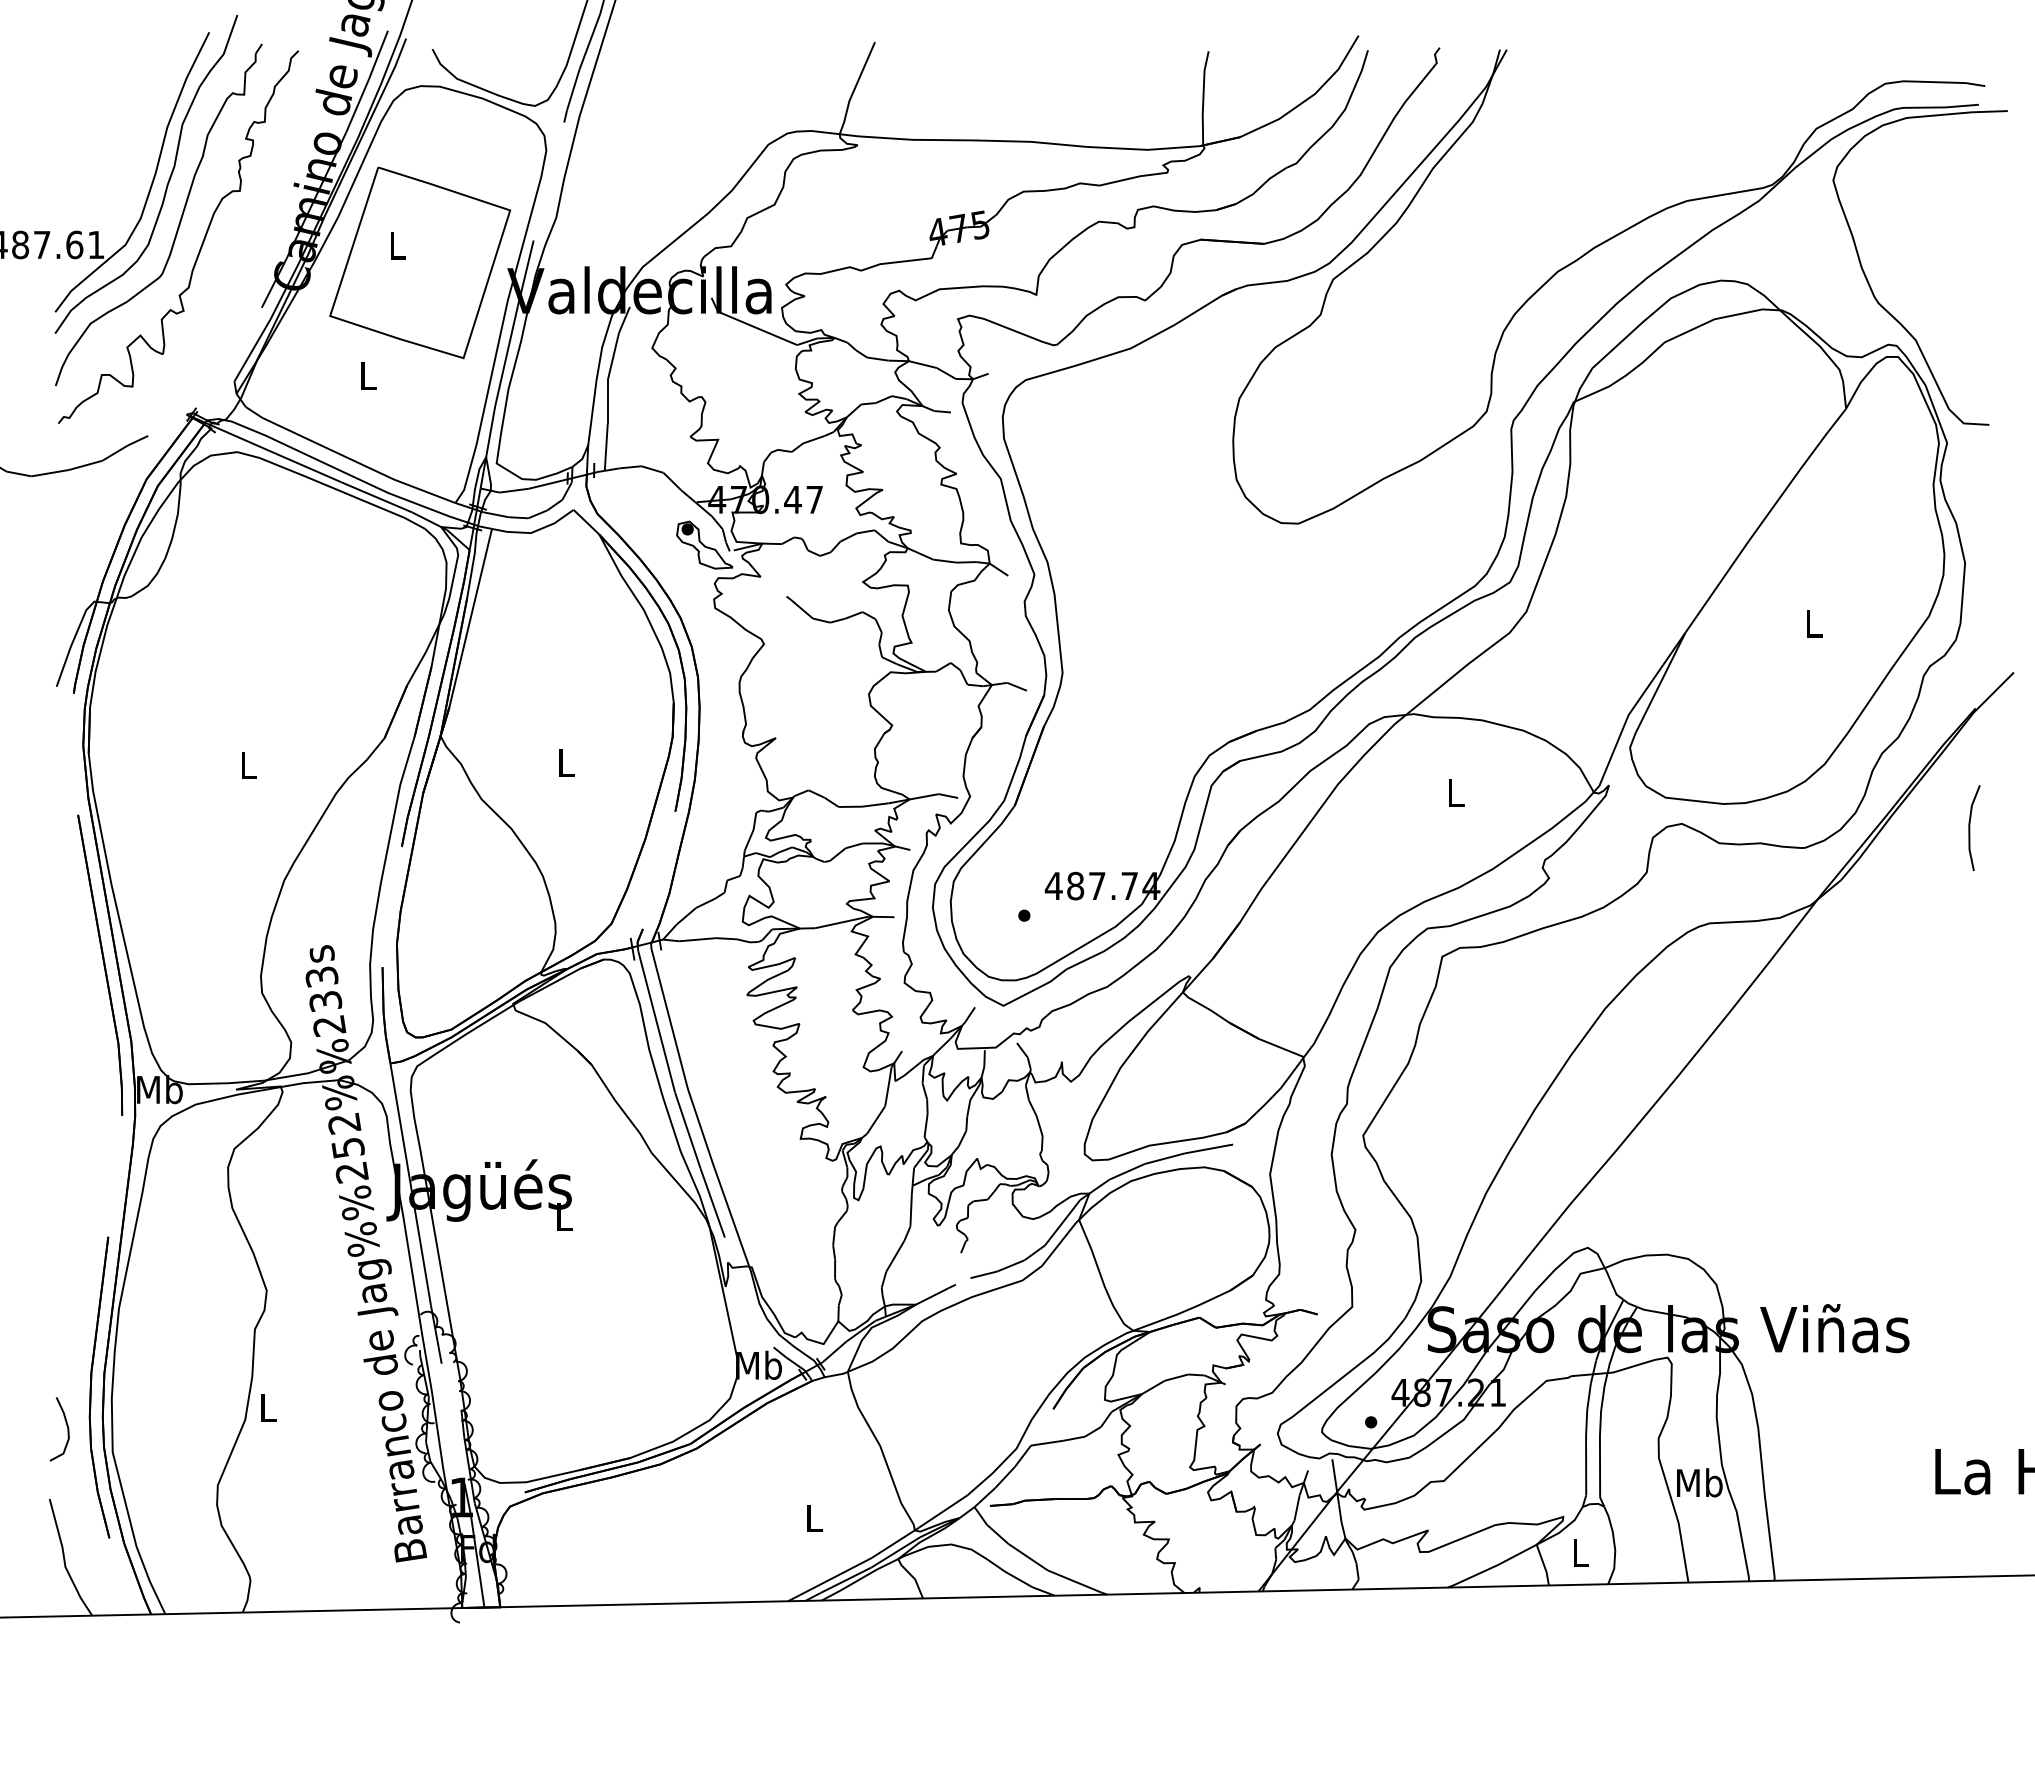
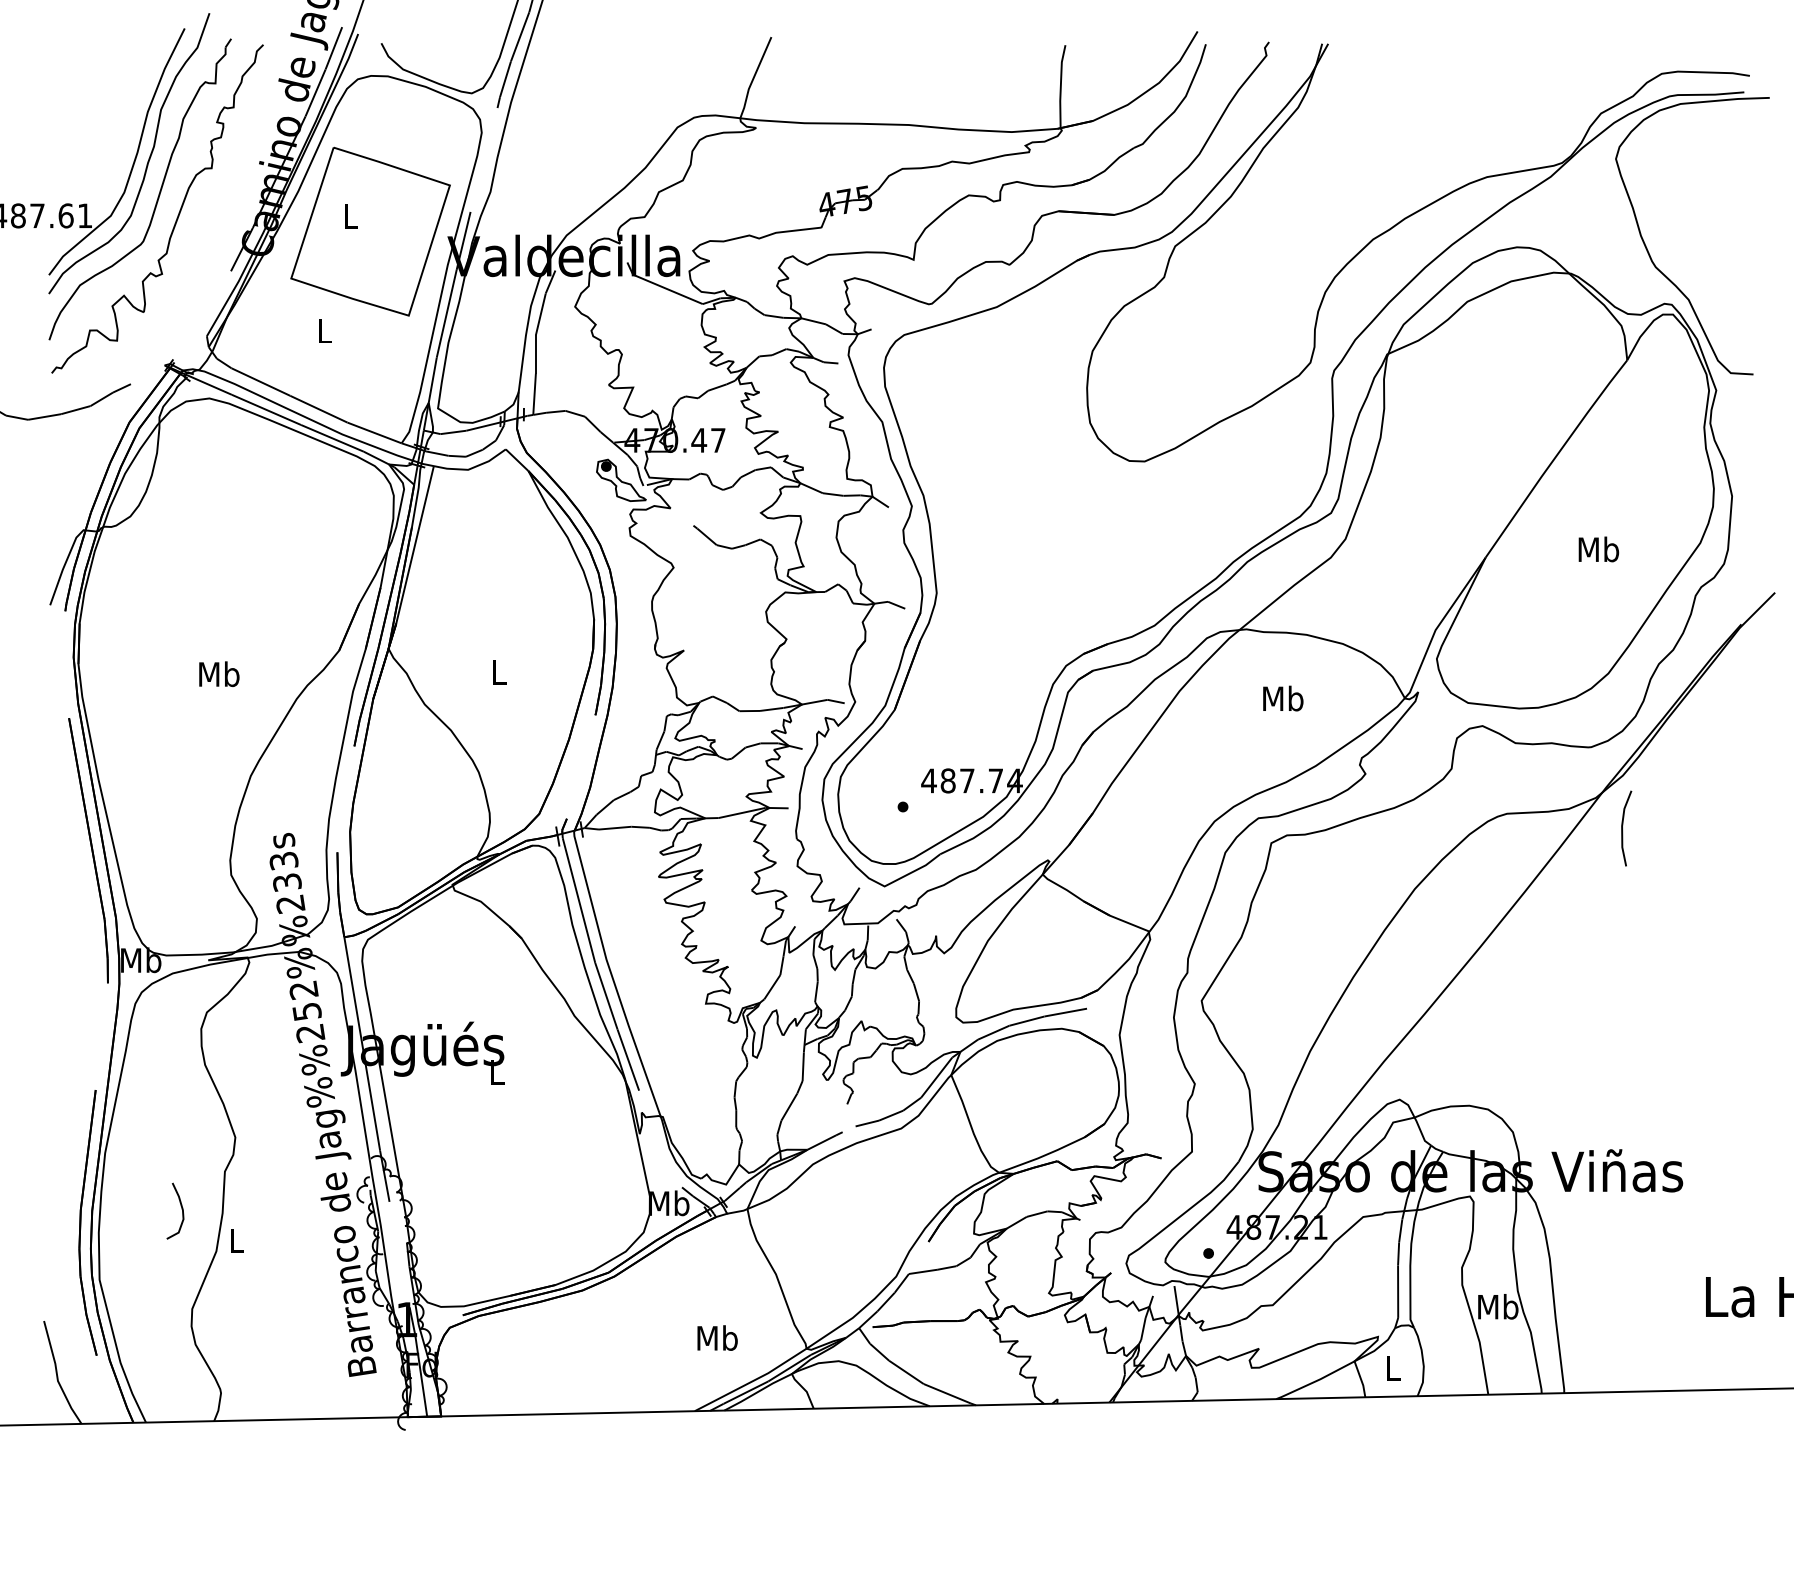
text: (1813, 623) -> (1598, 549), L -> Mb
text: (248, 764) -> (219, 673), L -> Mb
text: (1455, 792) -> (1283, 698), L -> Mb
line: (1970, 828) -> (1623, 828), moved
curve: (66, 1426) -> (181, 1208), moved
text: (813, 1517) -> (717, 1337), L -> Mb

